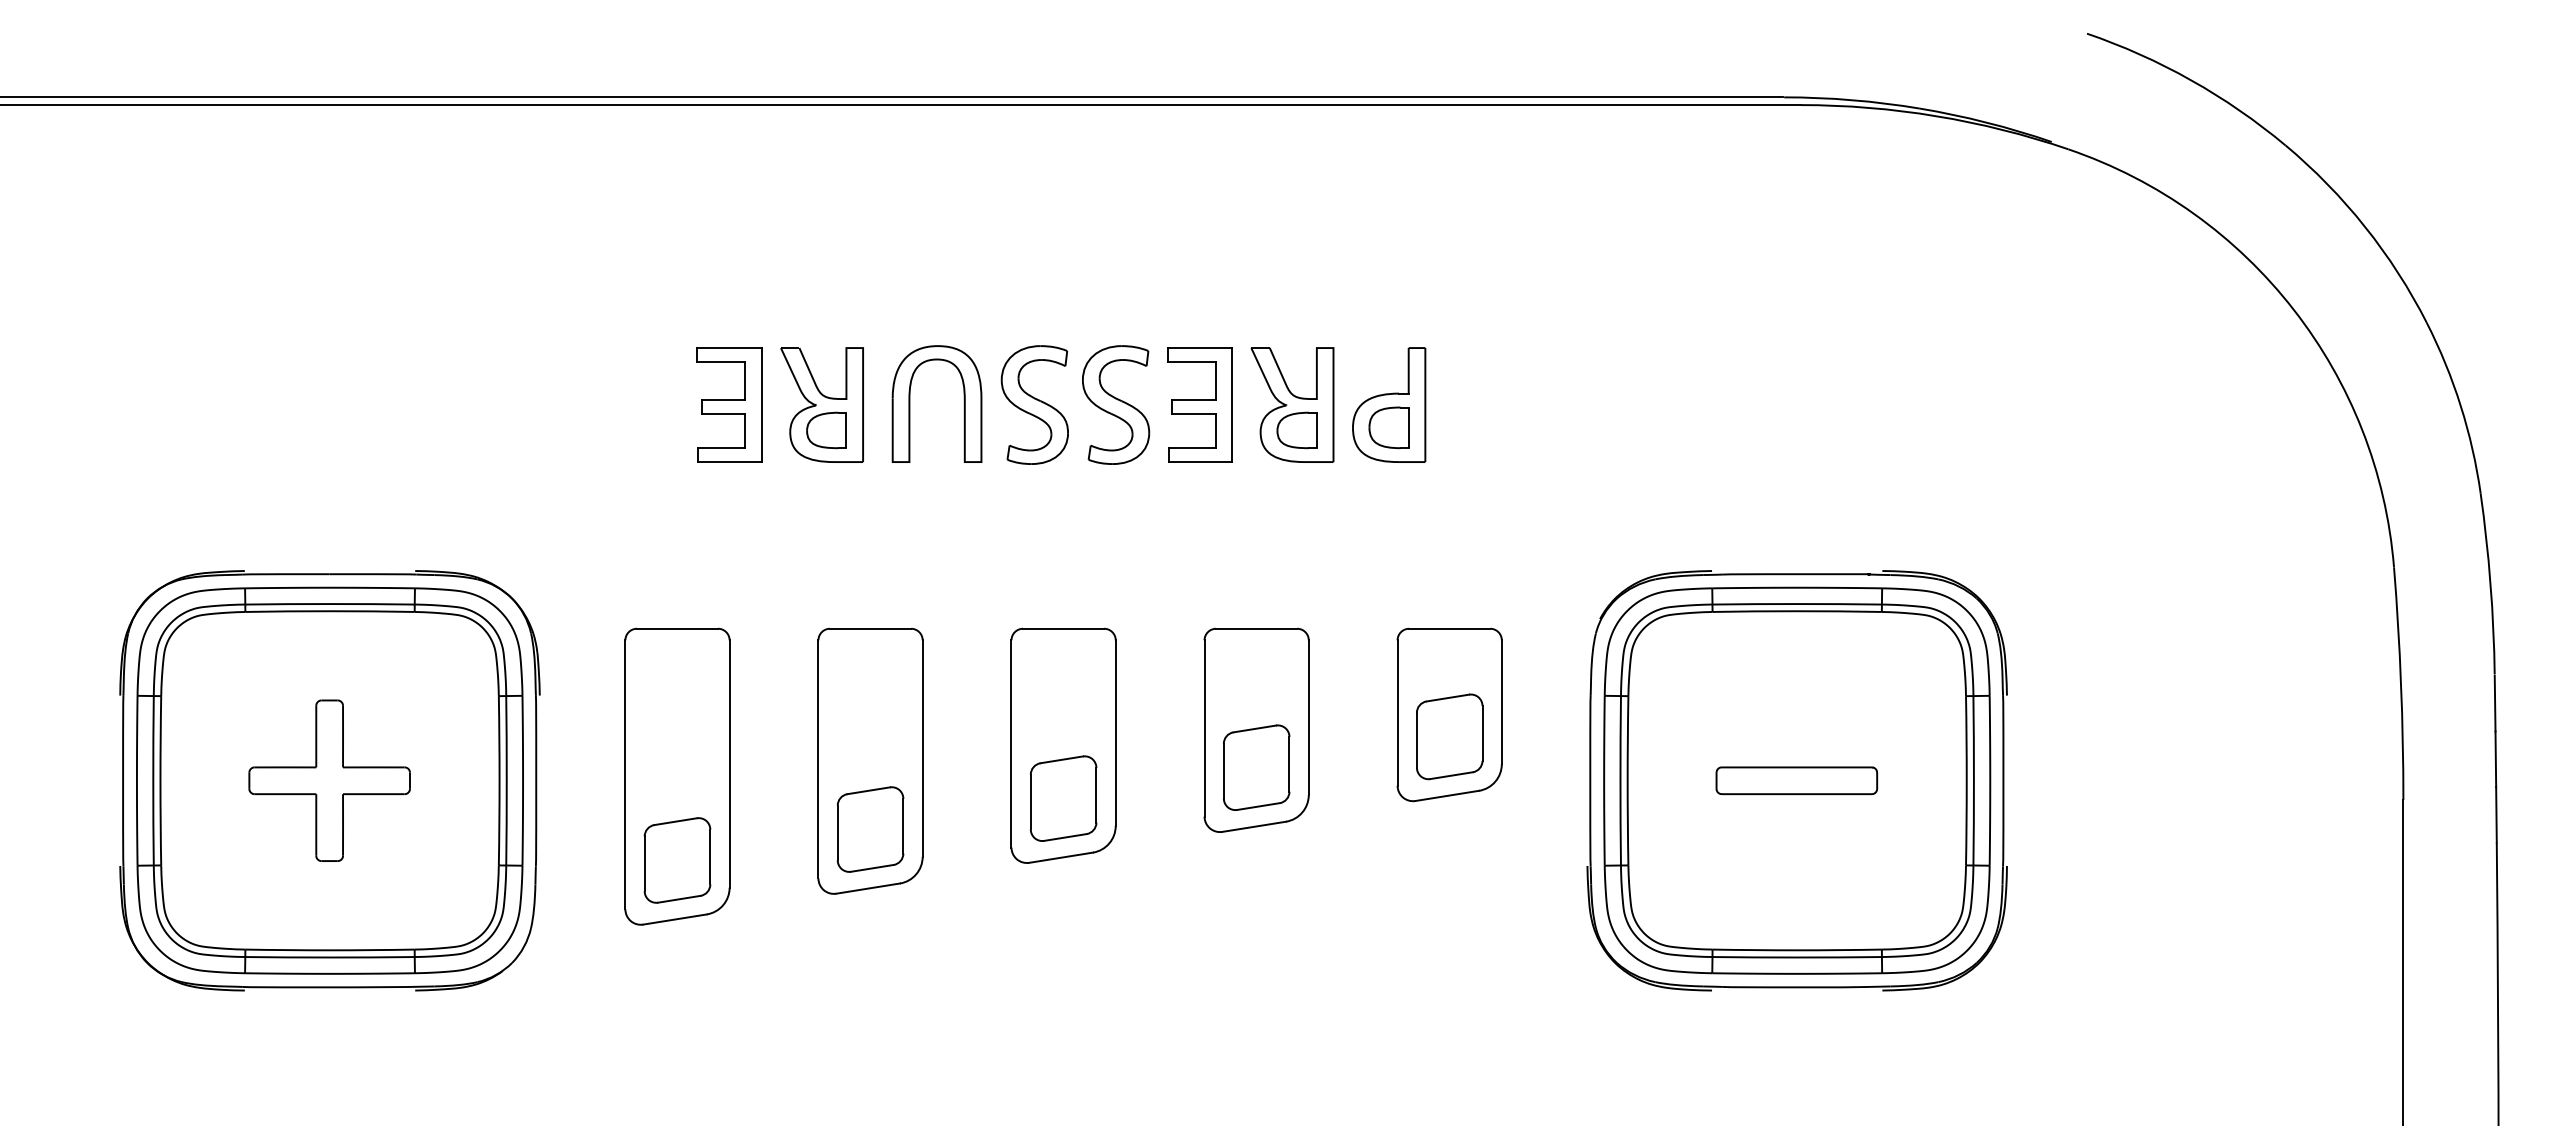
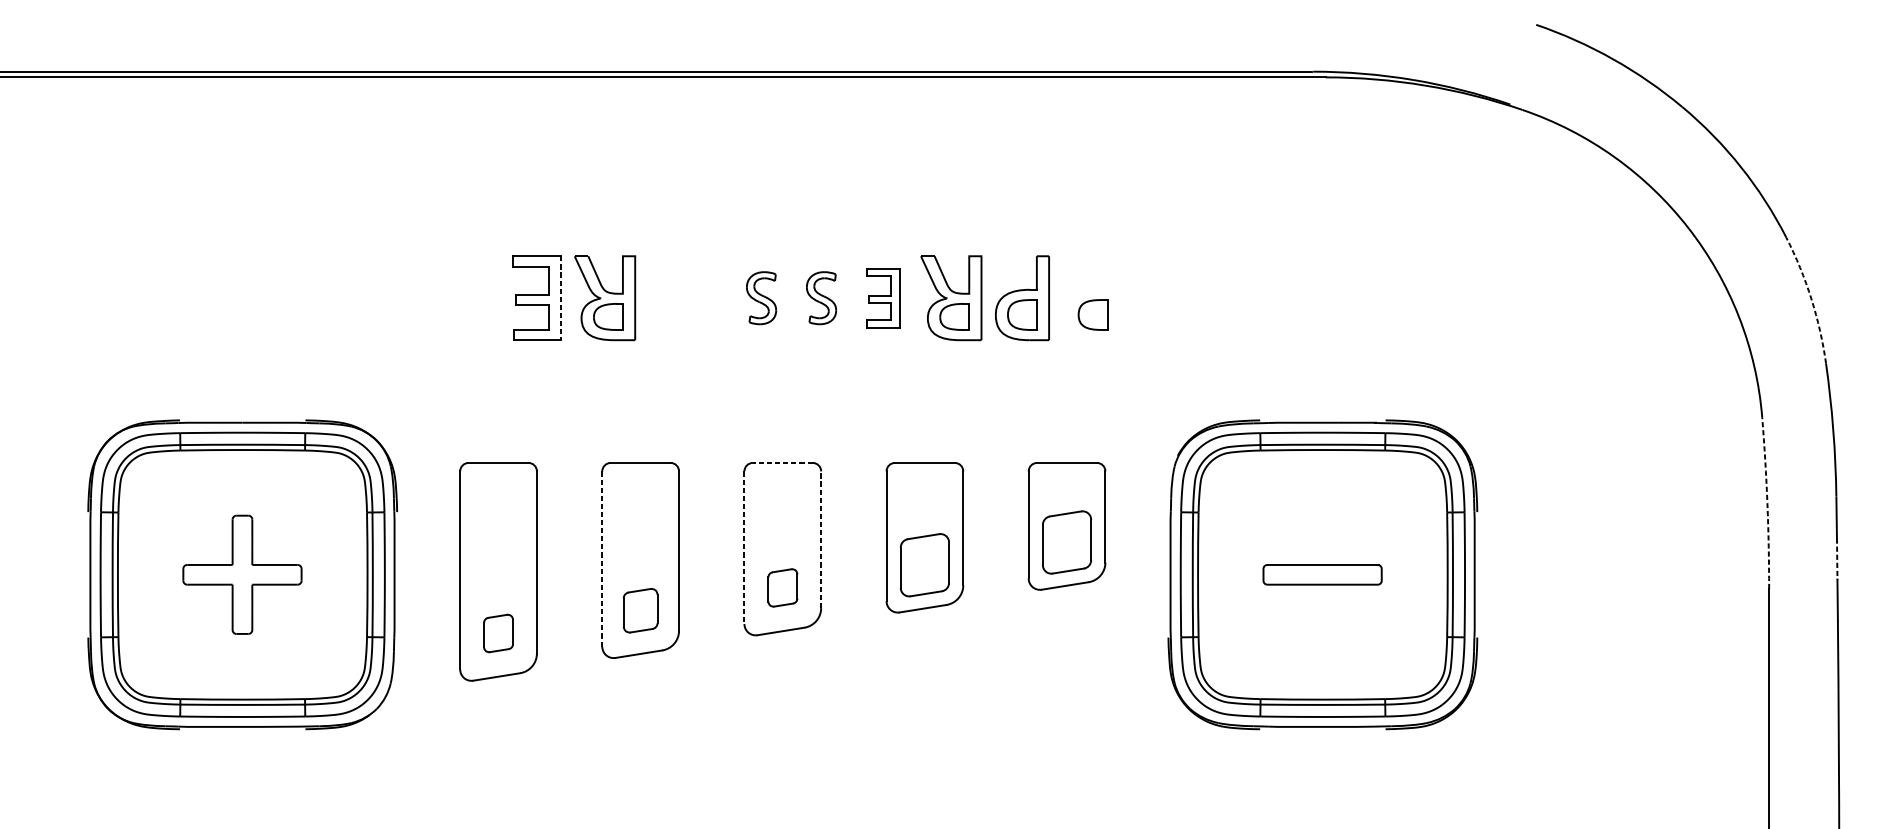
part: (910, 403) -> (670, 297), removed
part: (1034, 404) -> (761, 297), size x0.6
part: (1116, 404) -> (821, 297), size x0.6
part: (1199, 404) -> (882, 297), size x0.7
line: (761, 405) -> (560, 298), solid -> dashed
arc: (2460, 406) -> (1811, 299), solid -> dashed
part: (1484, 427) -> (1092, 314), added
line: (1063, 628) -> (782, 462), solid -> dashed
arc: (2401, 683) -> (1767, 503), solid -> dashed
line: (1115, 733) -> (821, 540), solid -> dashed
line: (1011, 743) -> (744, 547), solid -> dashed
line: (818, 759) -> (602, 559), solid -> dashed
line: (2495, 759) -> (1836, 559), solid -> dashed
part: (1063, 798) -> (782, 587), size x0.6
part: (870, 829) -> (640, 610), size x0.7
part: (677, 860) -> (498, 633), size x0.6

